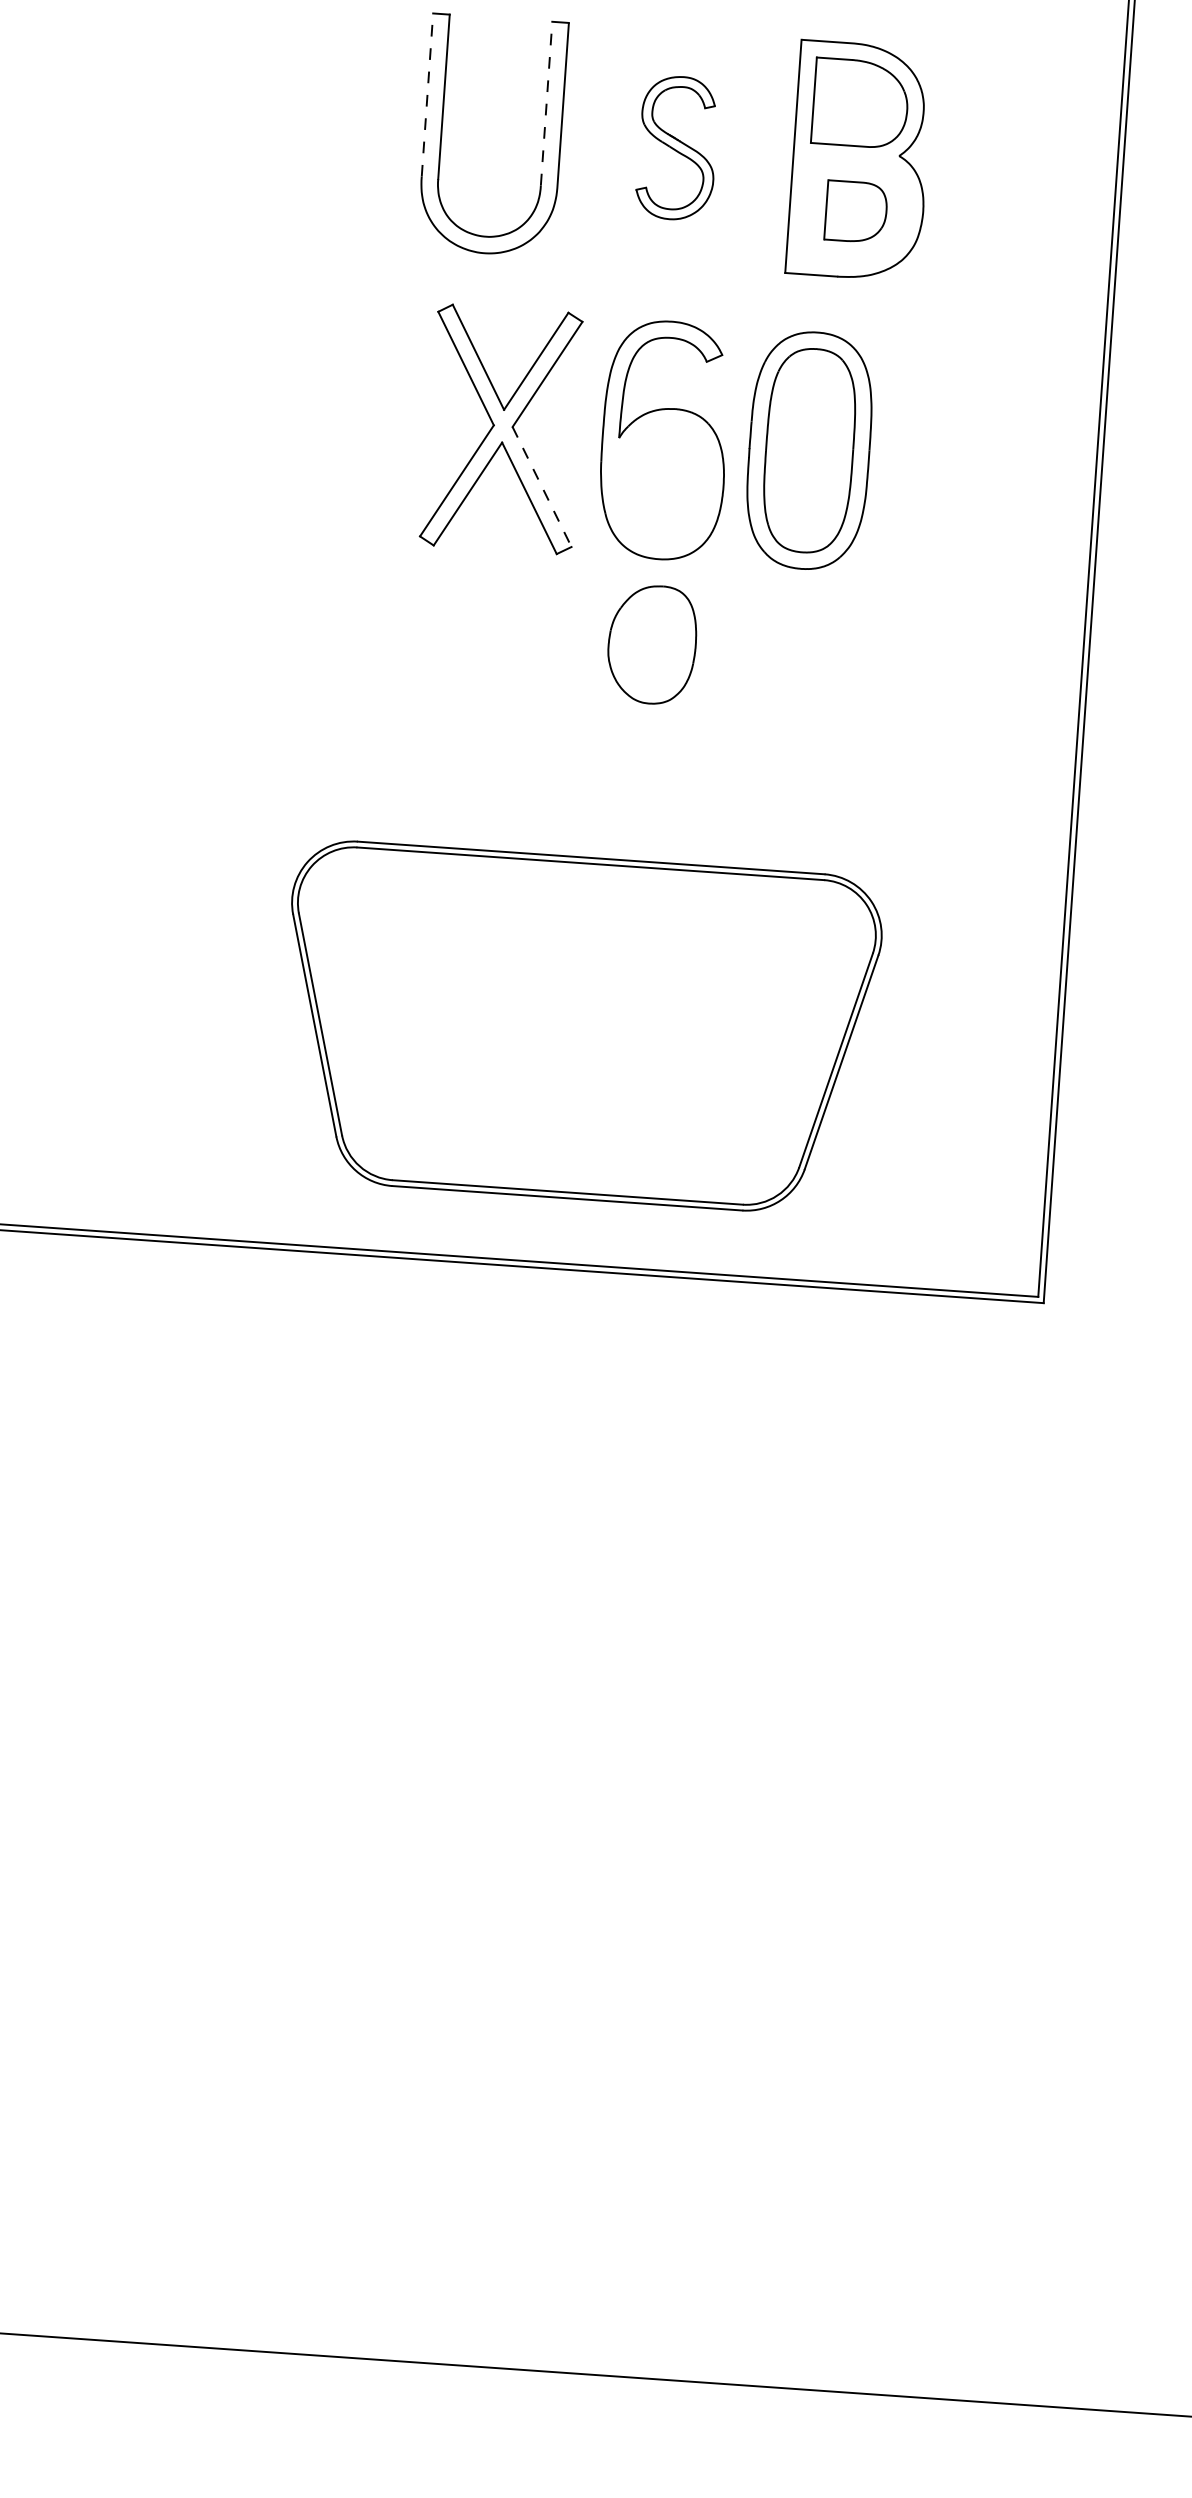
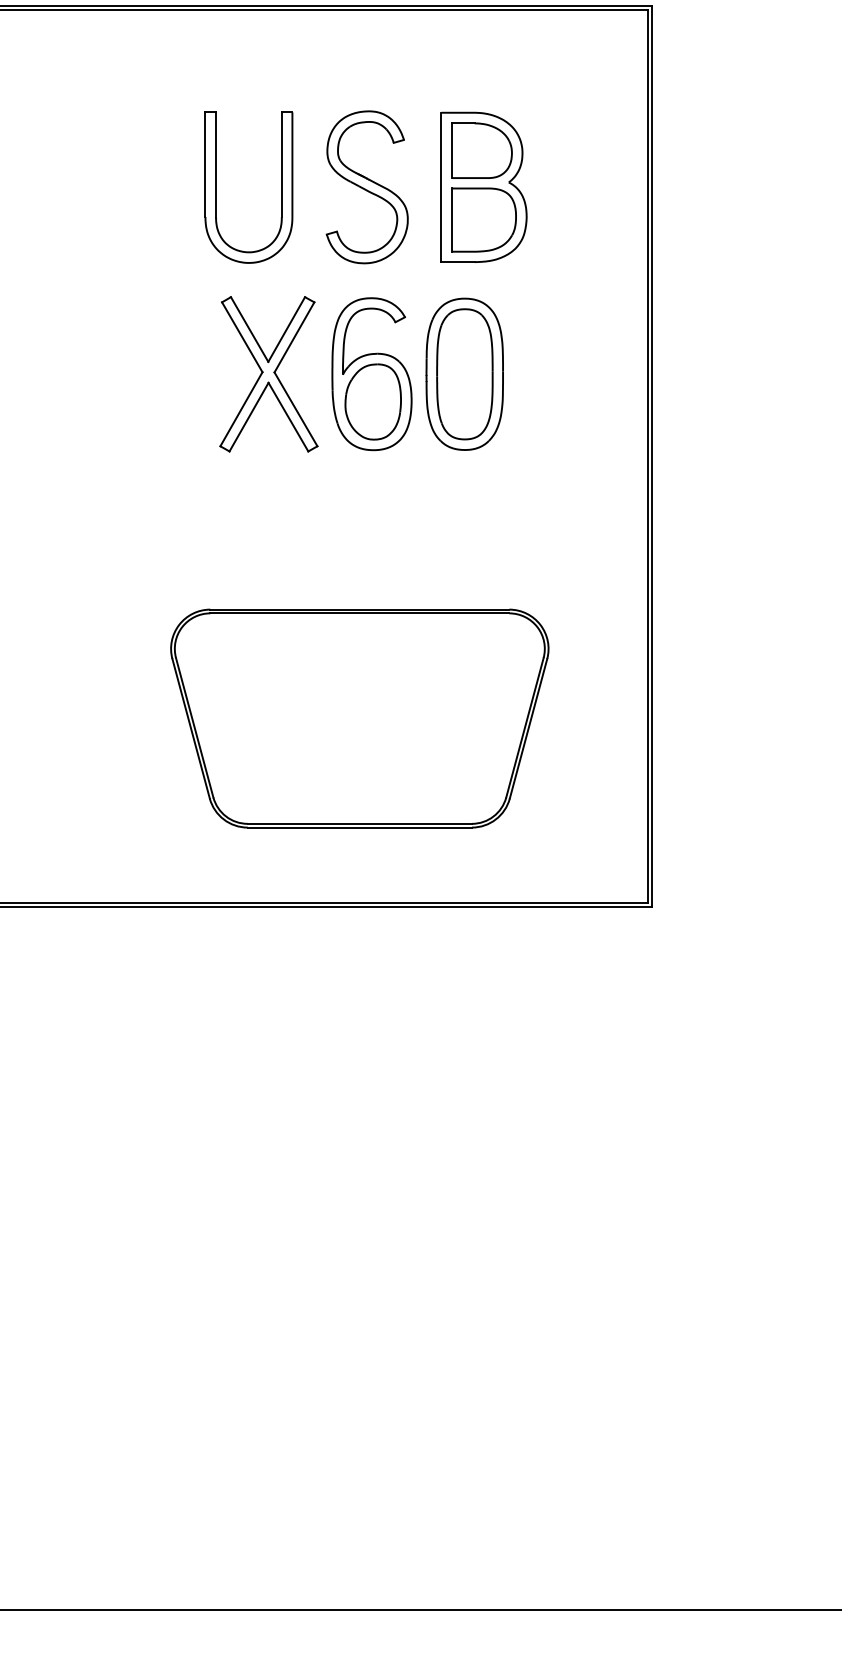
line: (427, 94) -> (205, 164), dashed -> solid
line: (546, 103) -> (281, 164), dashed -> solid
part: (676, 148) -> (366, 187), size x1.67
part: (855, 211) -> (483, 219), size x1.67
line: (542, 487) -> (296, 409), dashed -> solid
part: (651, 643) -> (372, 401), moved
part: (578, 1027) -> (359, 718), moved

